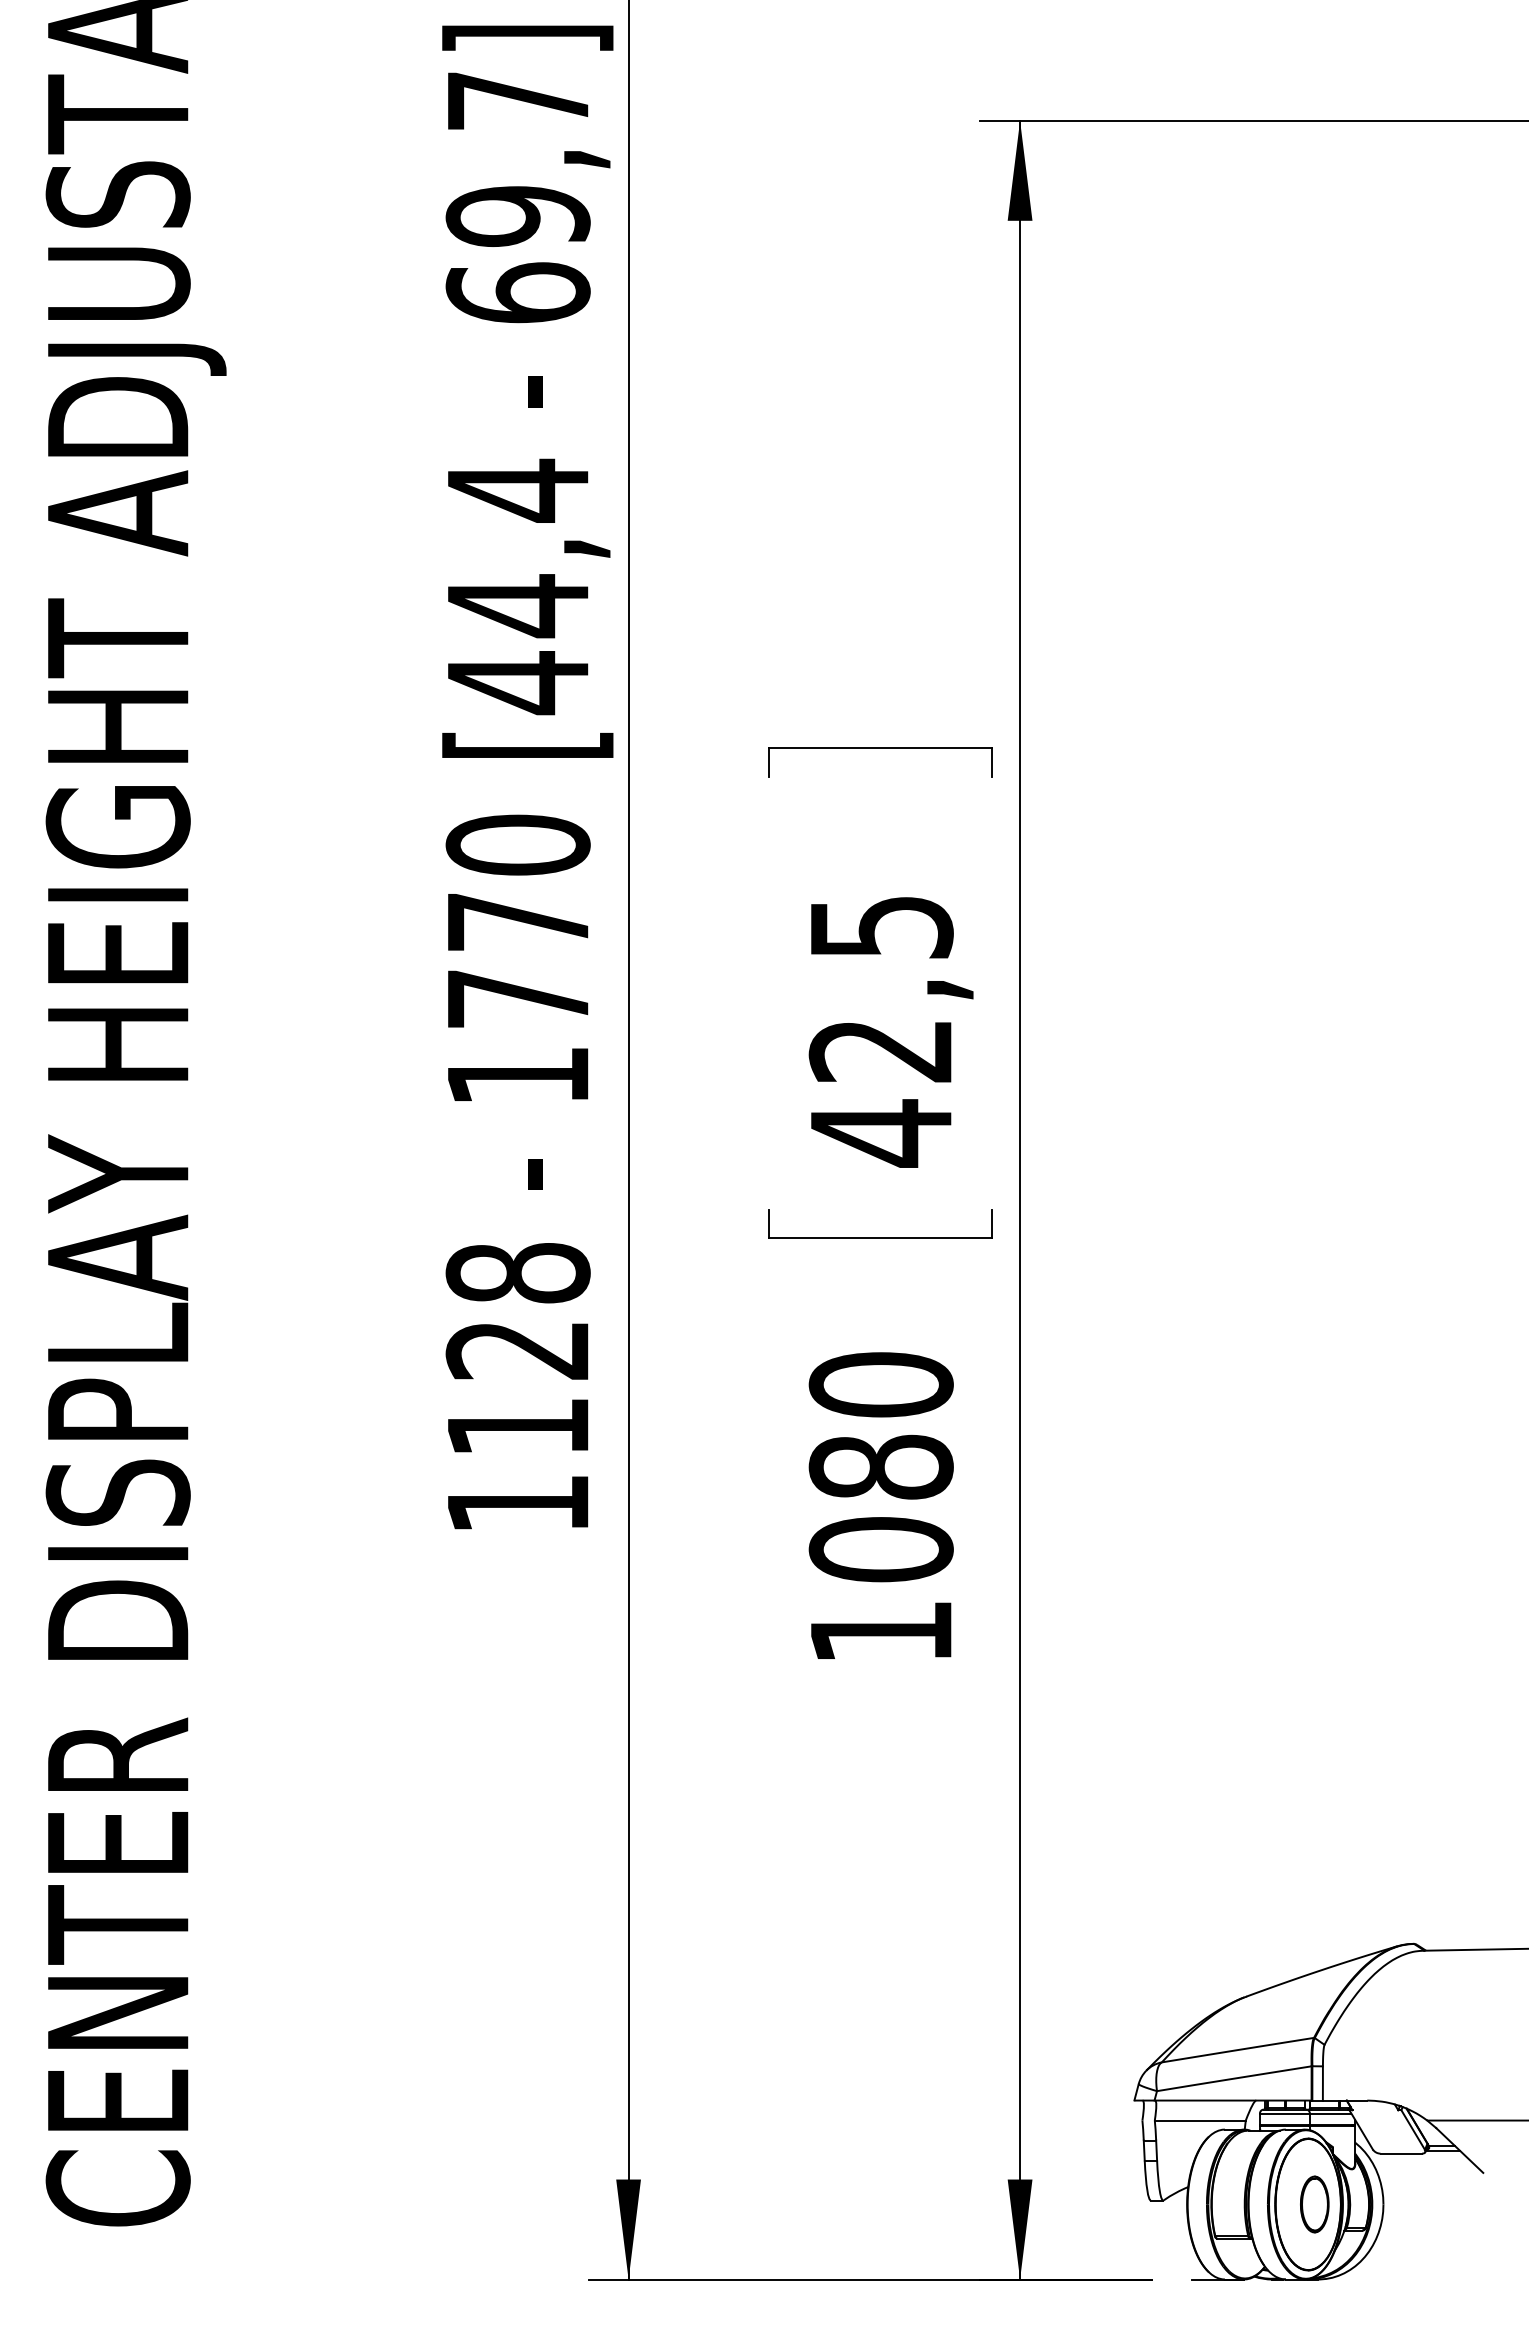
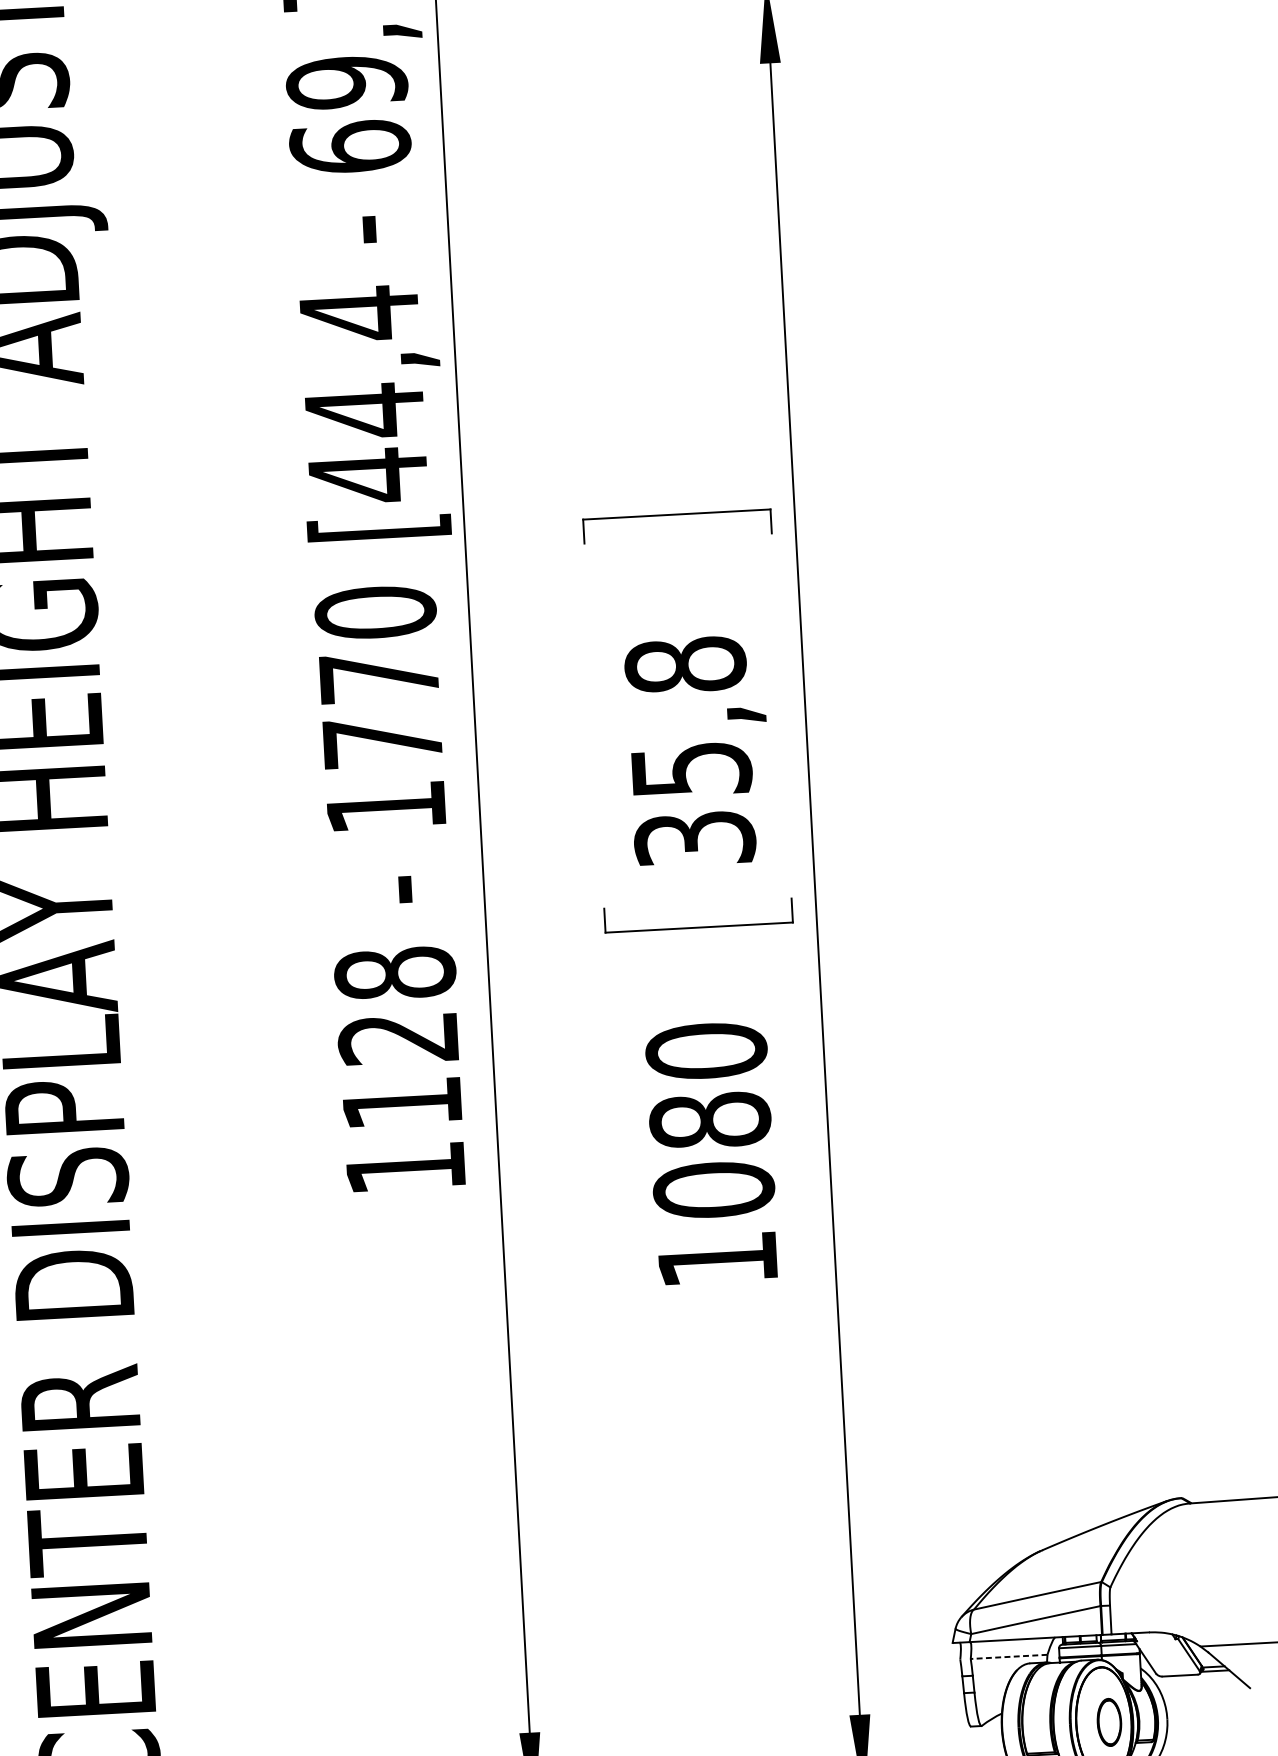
text: (880, 1030) -> (689, 752), 42,5 -> 35,8
line: (1200, 2120) -> (1009, 1656), solid -> dashed

